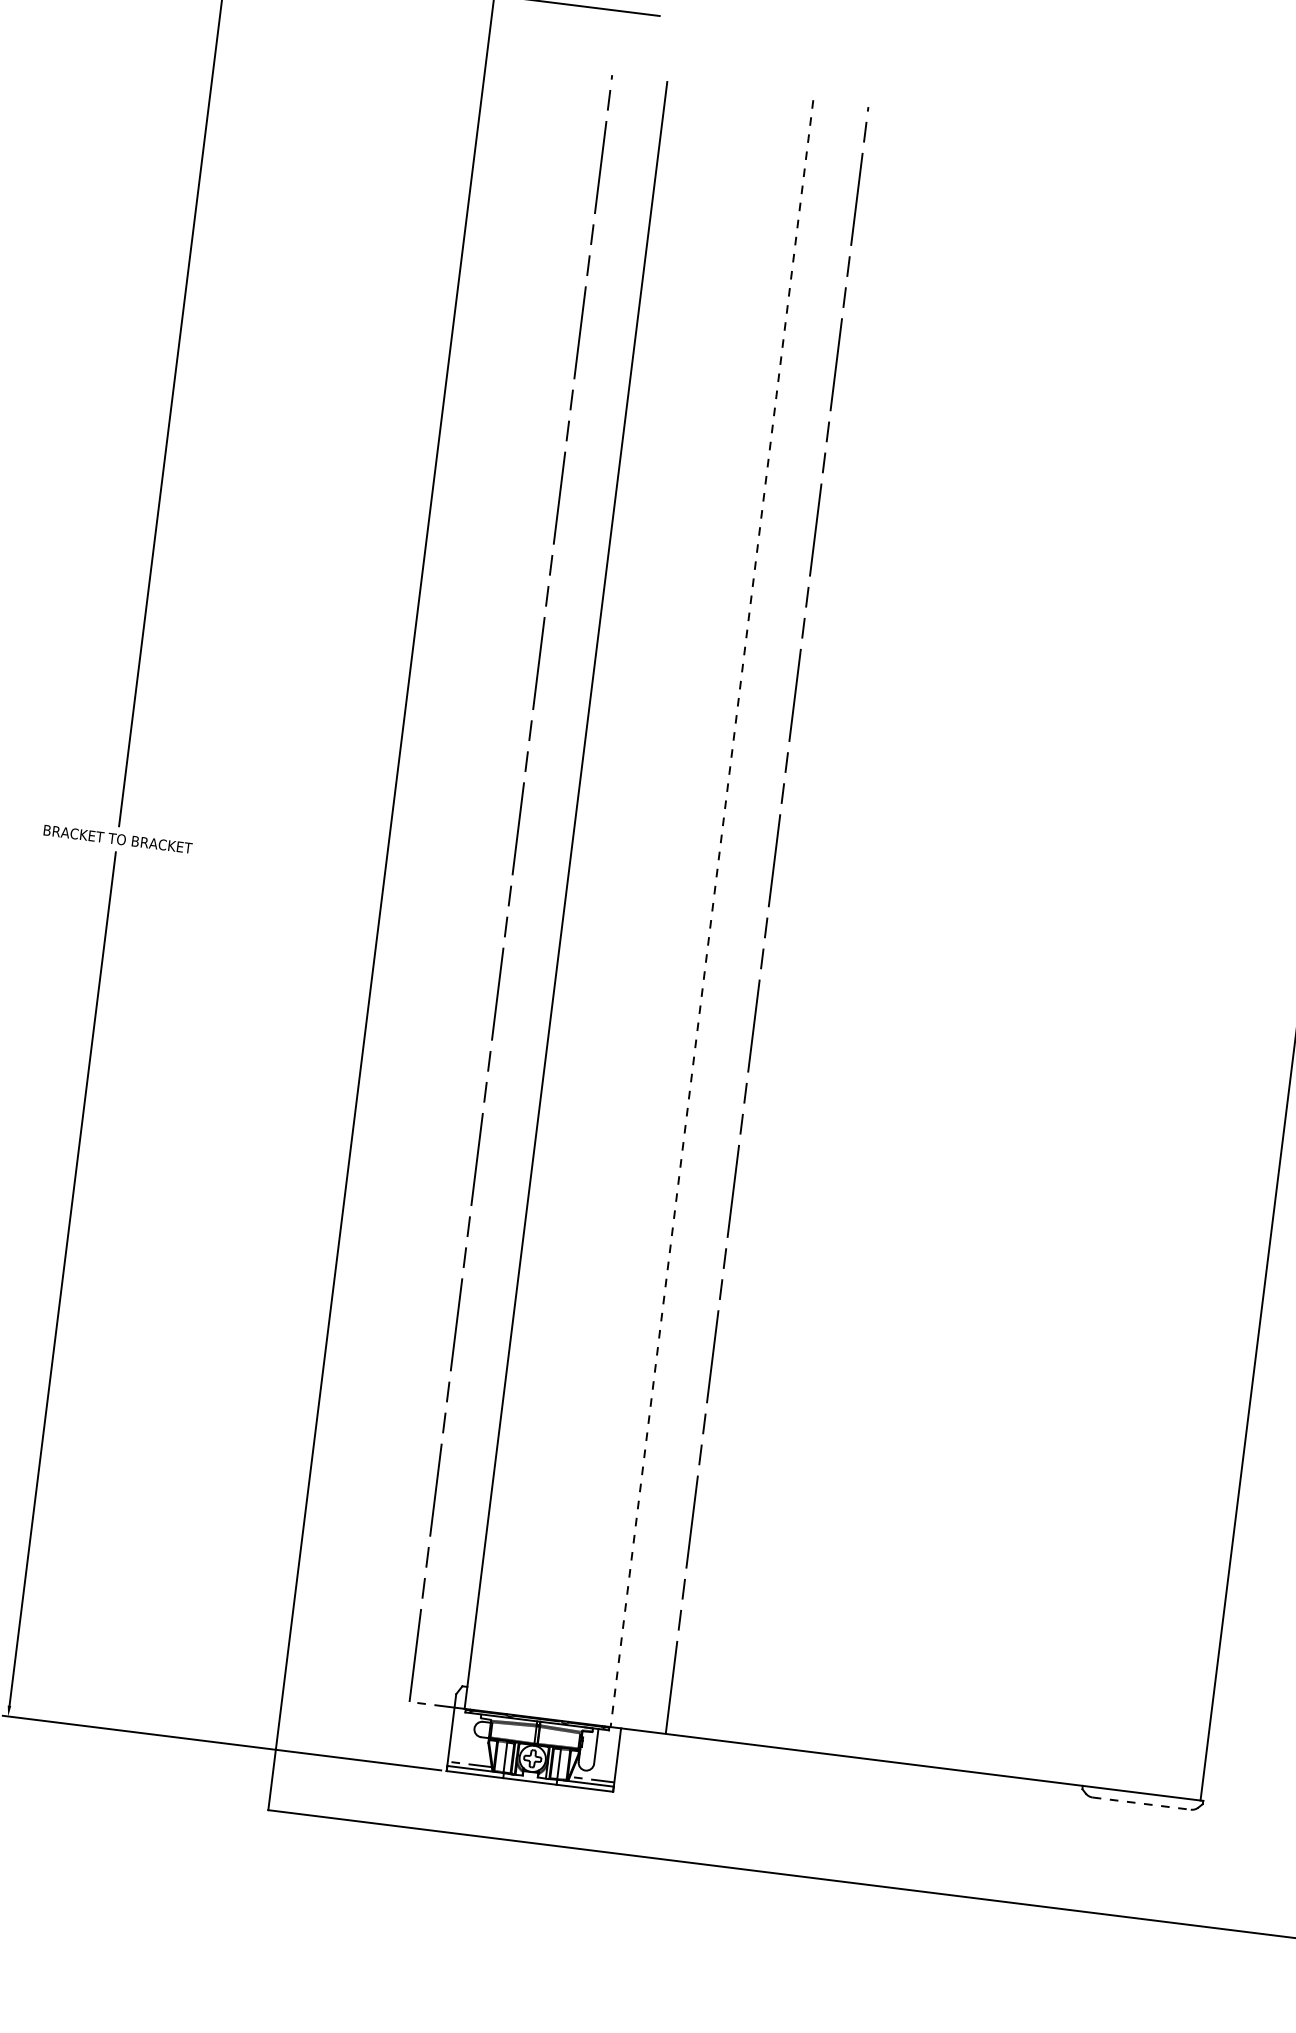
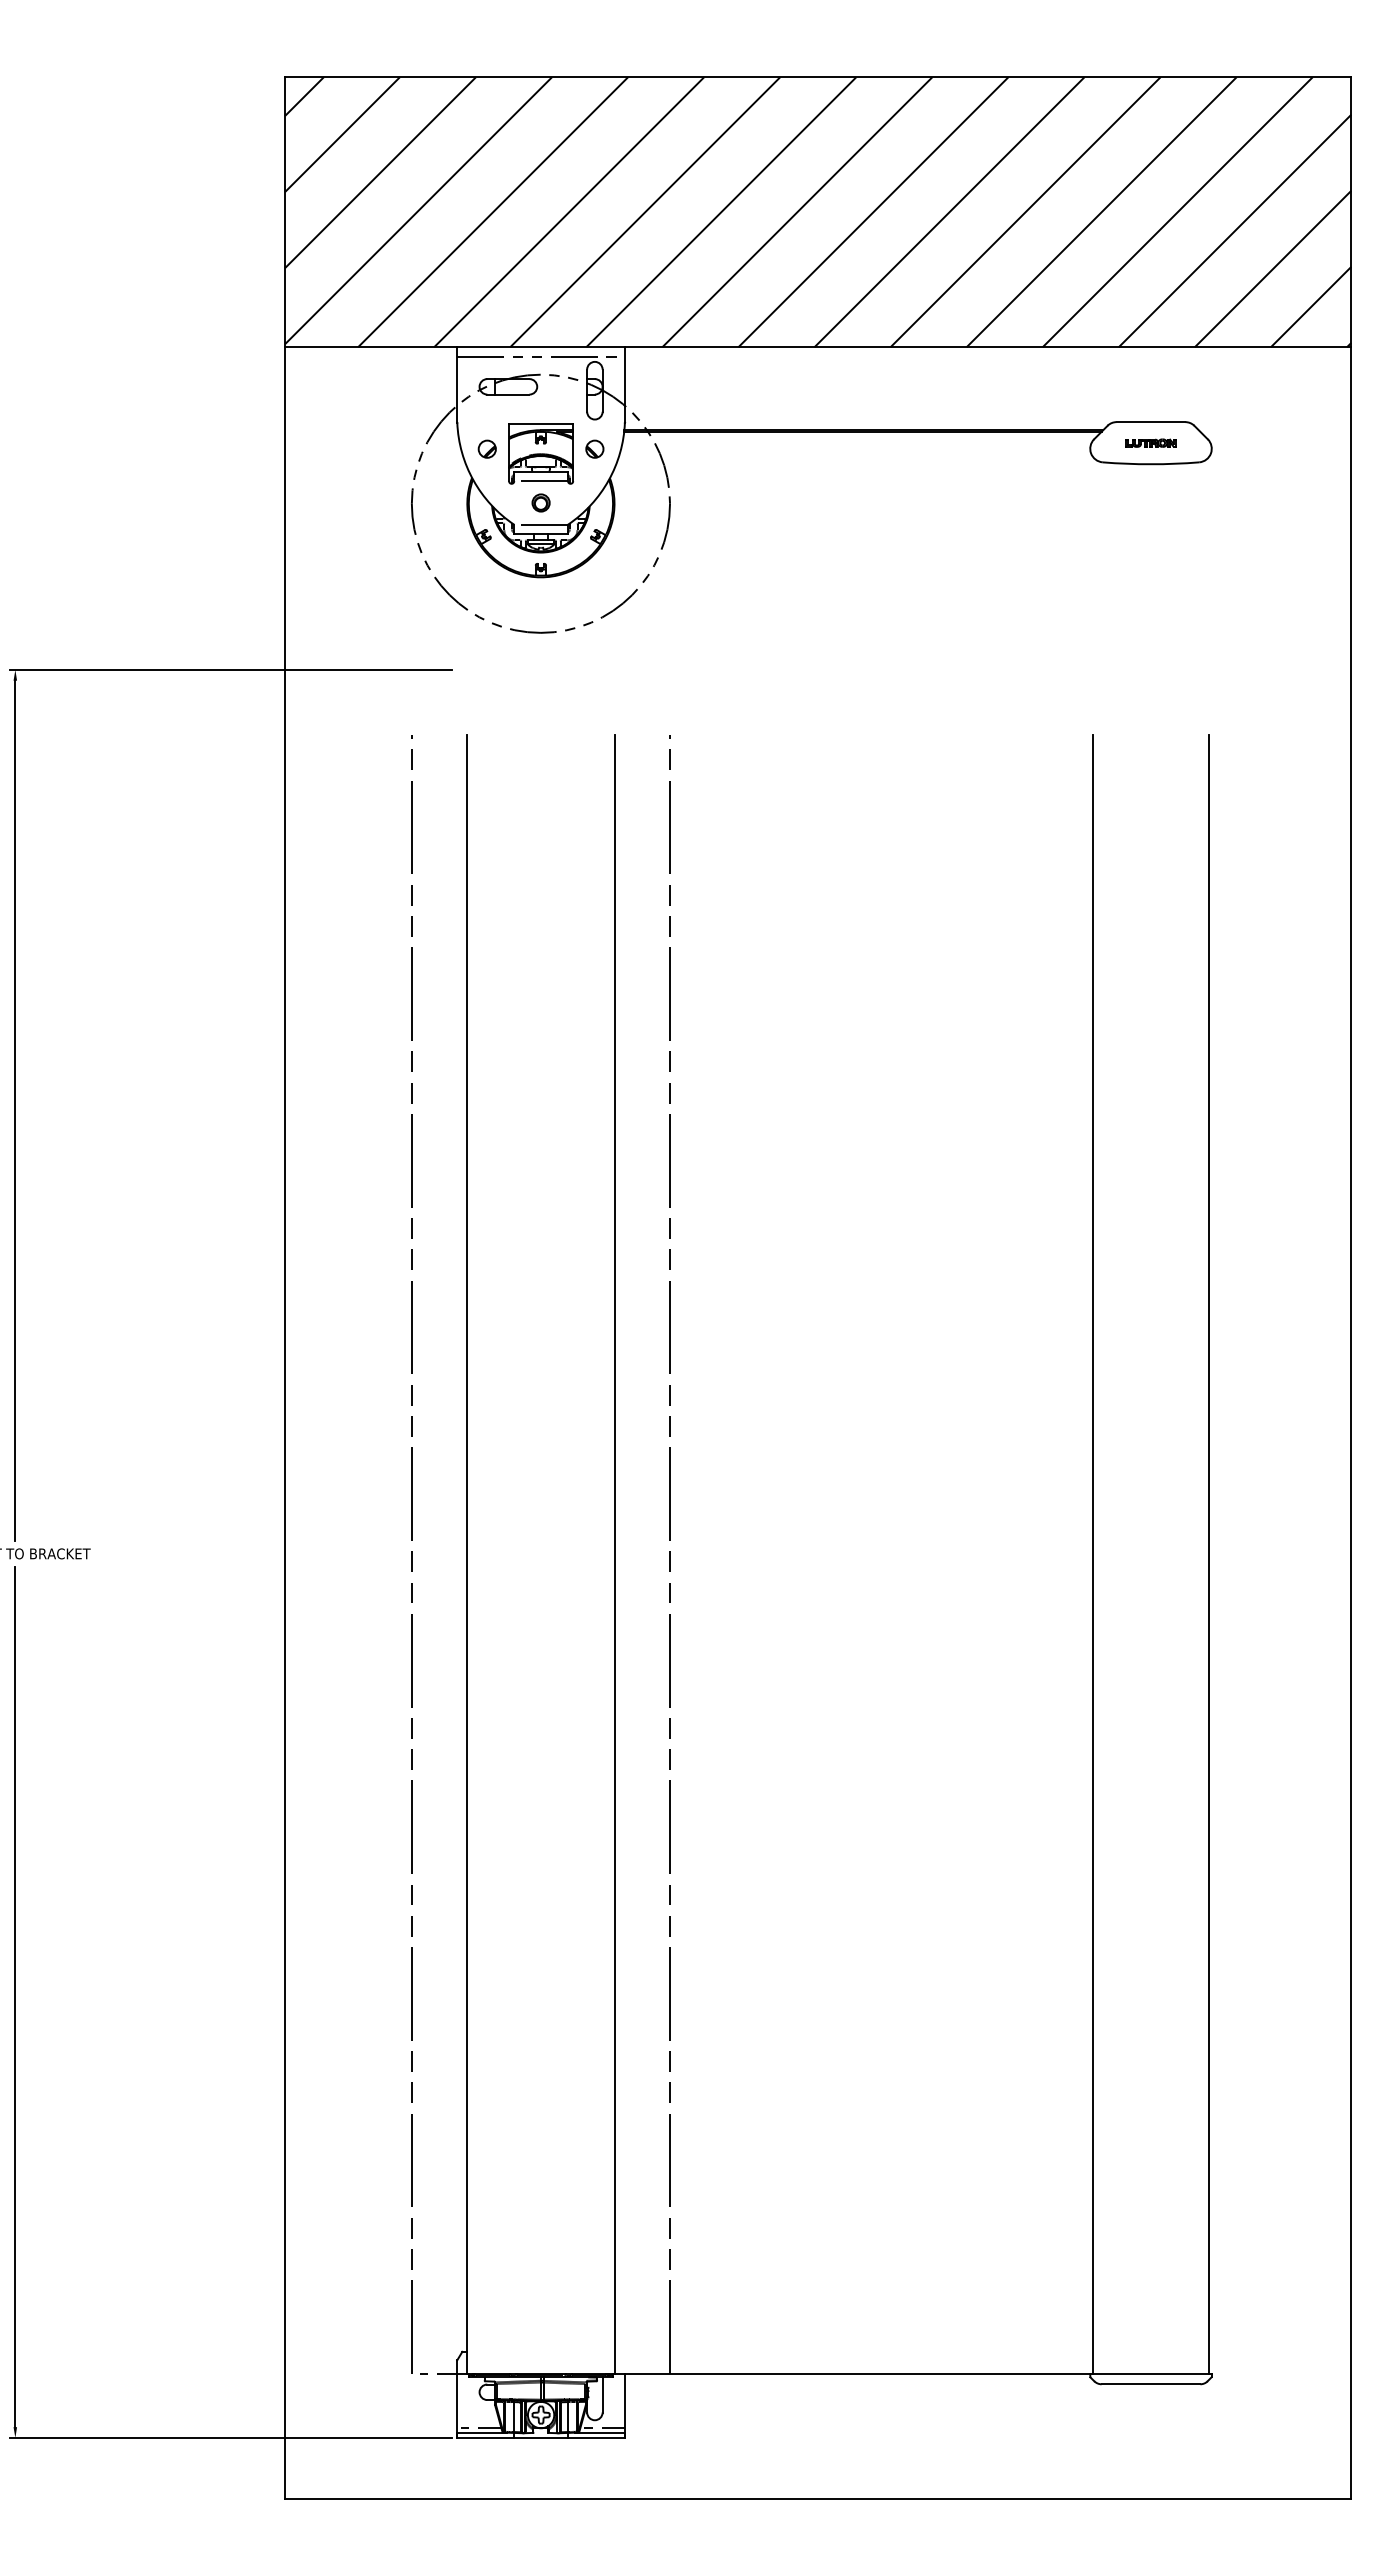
line: (711, 913) -> (614, 1554), dashed -> solid
line: (1187, 972) -> (1093, 1553), added
line: (1142, 1803) -> (1151, 2384), dashed -> solid

